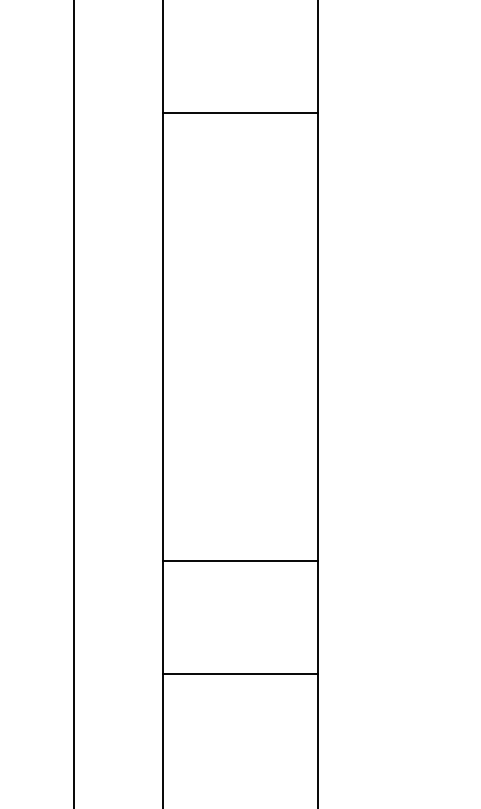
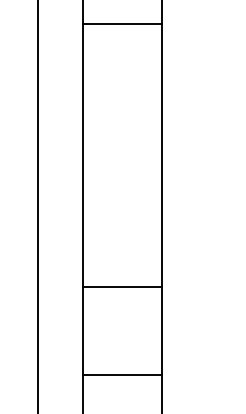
line: (239, 112) -> (122, 23), moved
line: (239, 673) -> (122, 374), moved

